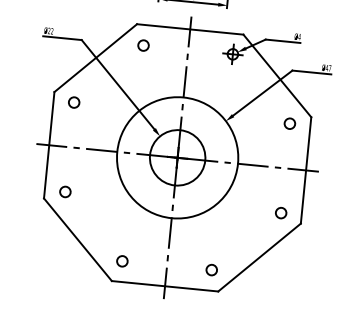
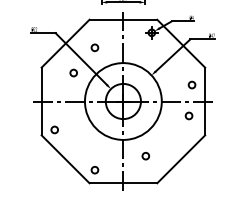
circle: (142, 44) -> (94, 47), moved
circle: (73, 101) -> (73, 72), moved
circle: (289, 122) -> (191, 84), moved
circle: (280, 212) -> (188, 115), moved
circle: (211, 270) -> (145, 156), moved

